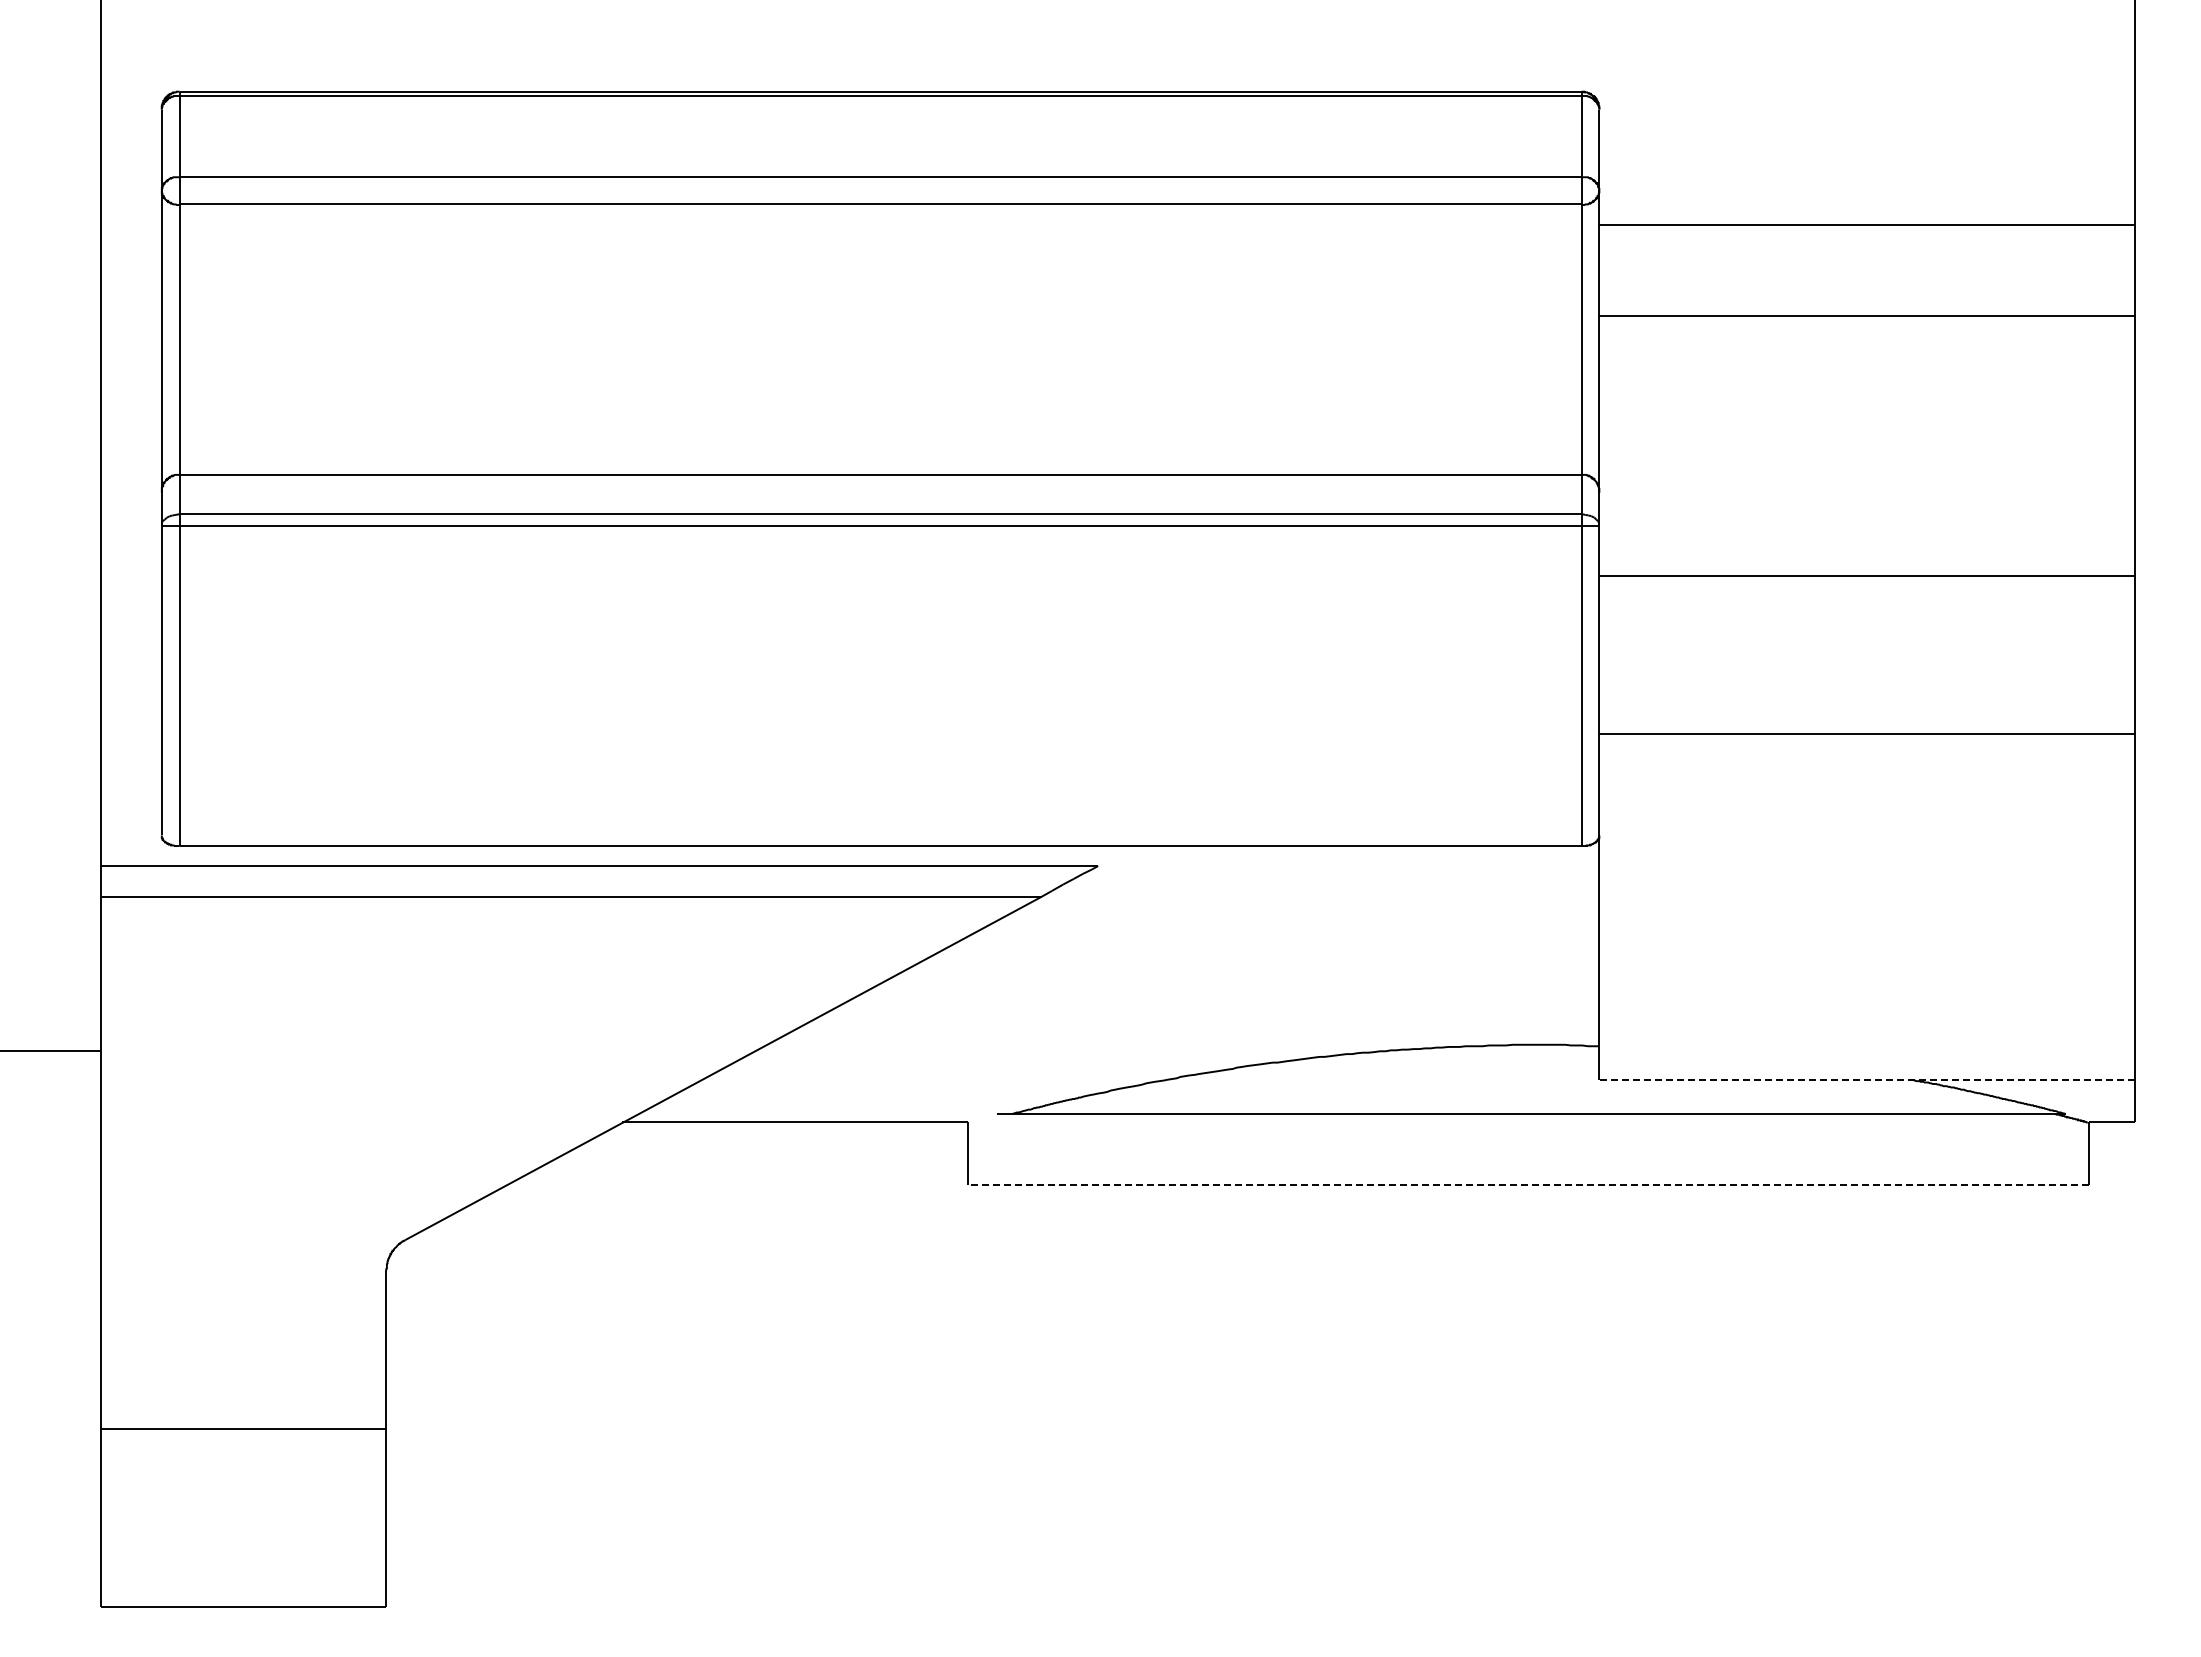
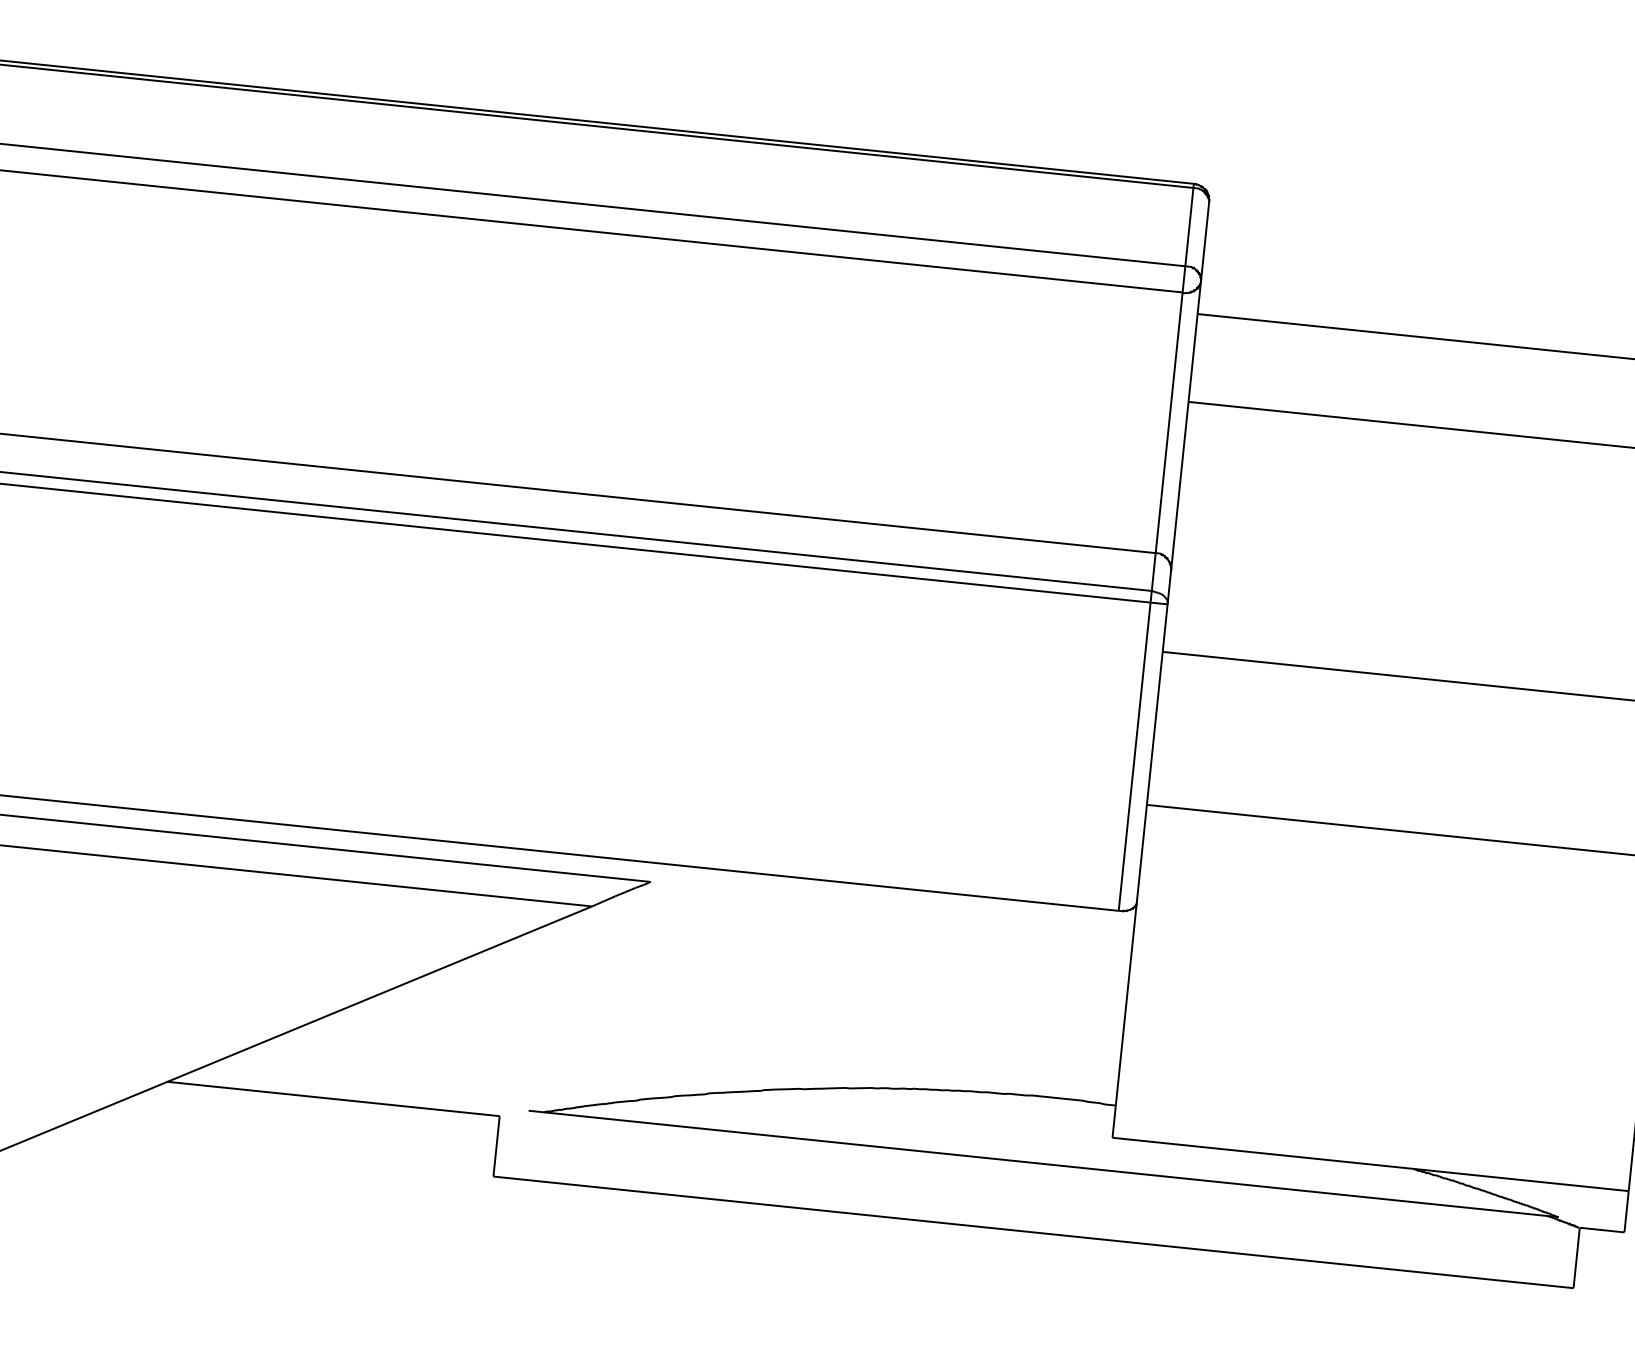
line: (1867, 1079) -> (1370, 1164), dashed -> solid
line: (1527, 1185) -> (1032, 1232), dashed -> solid

